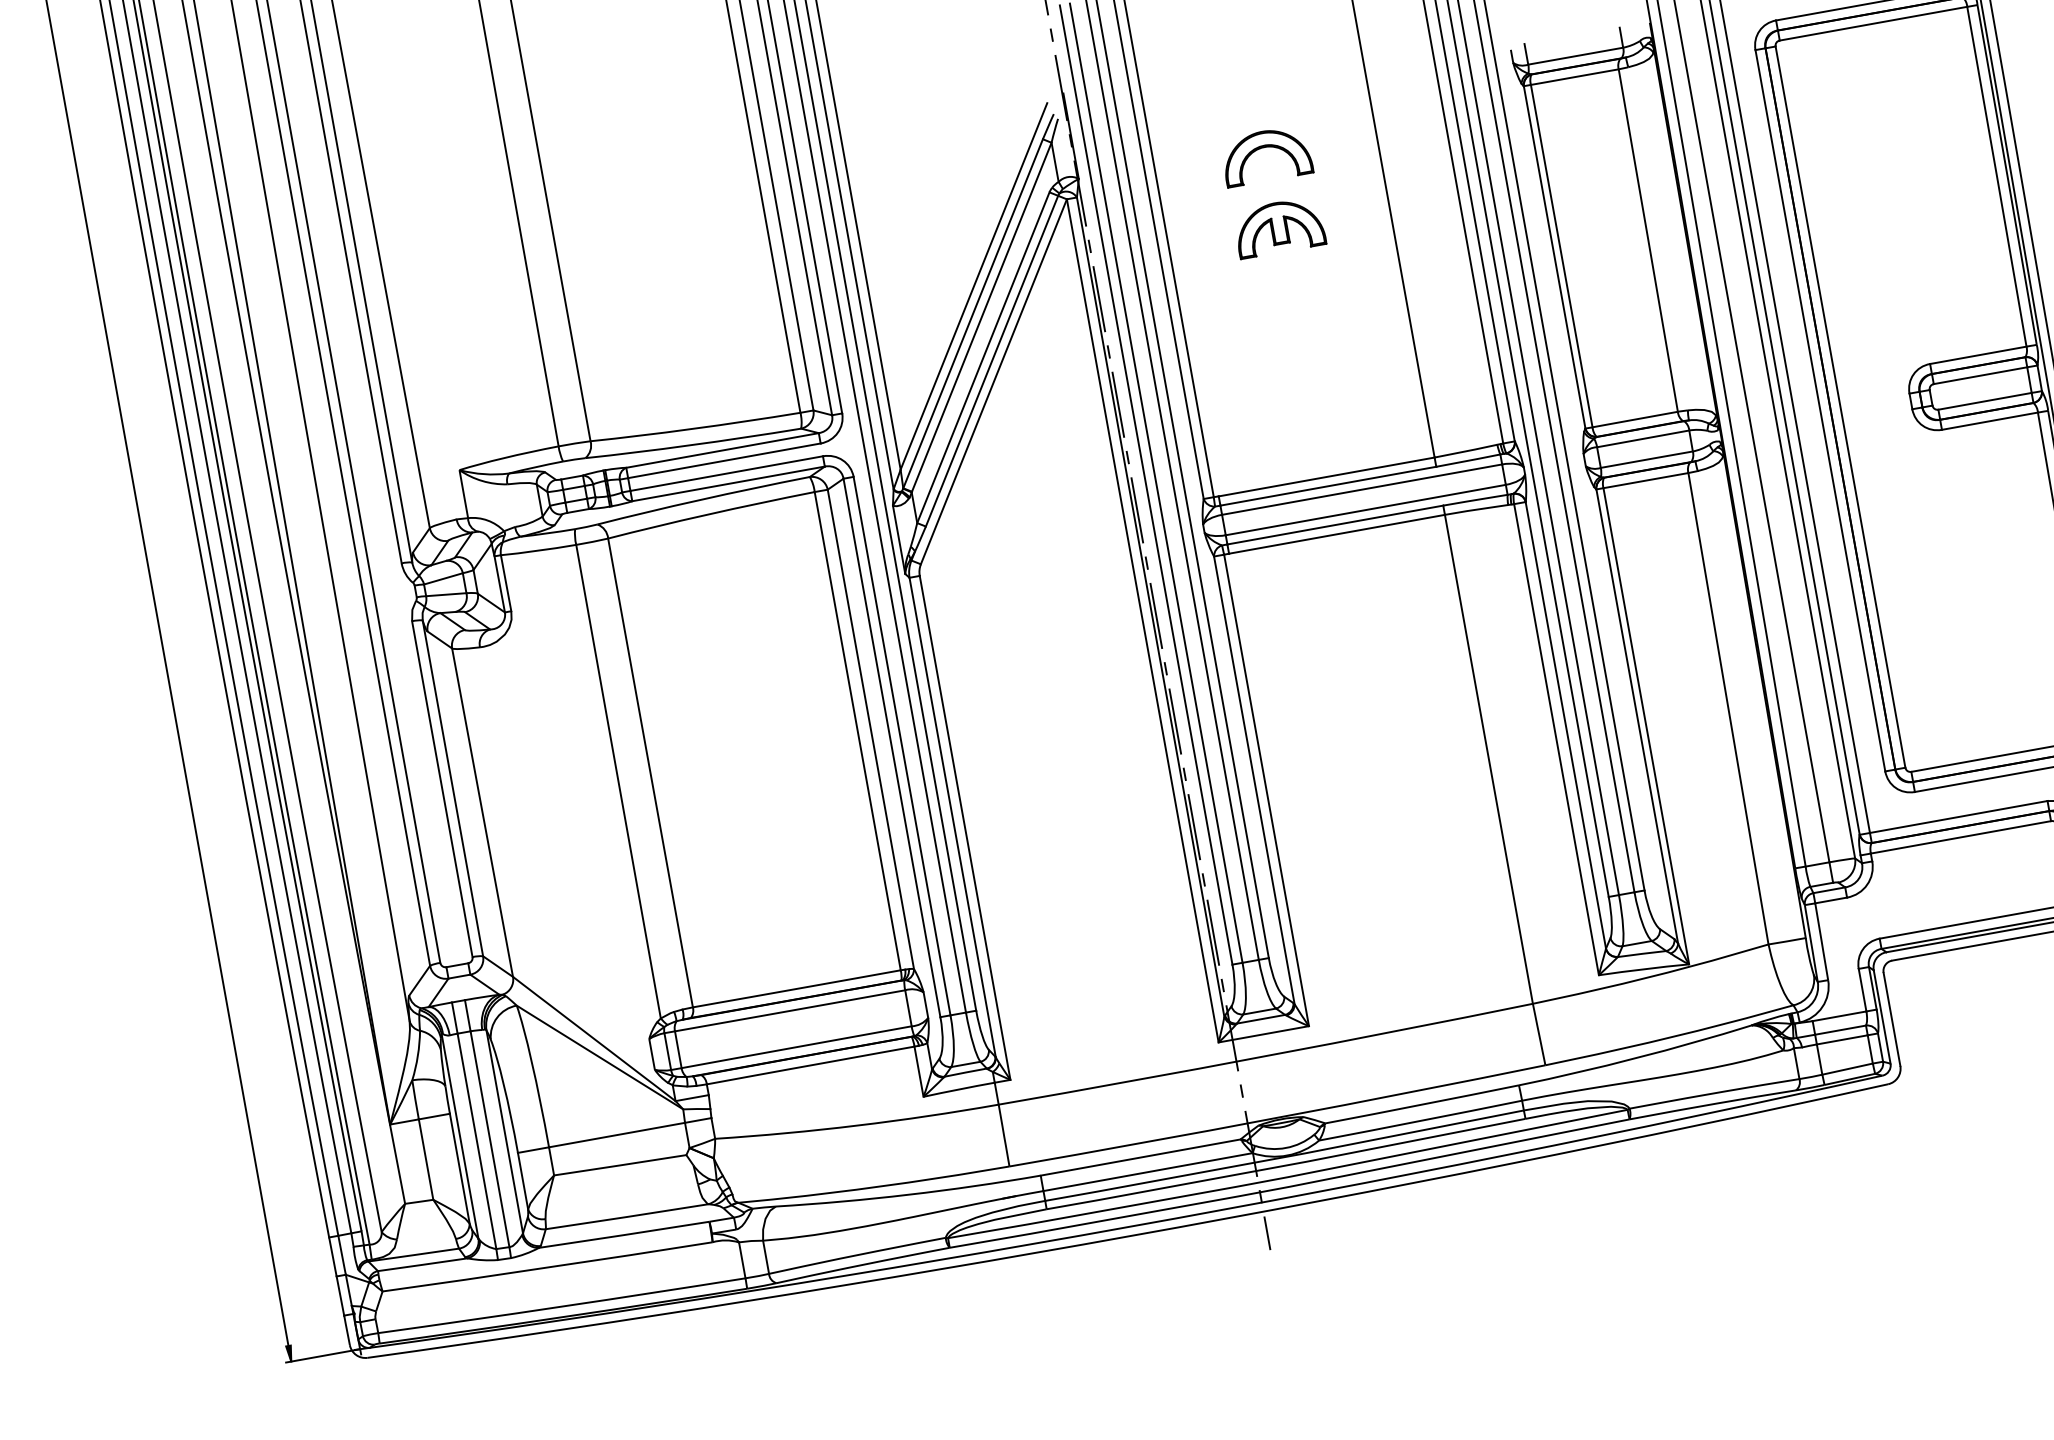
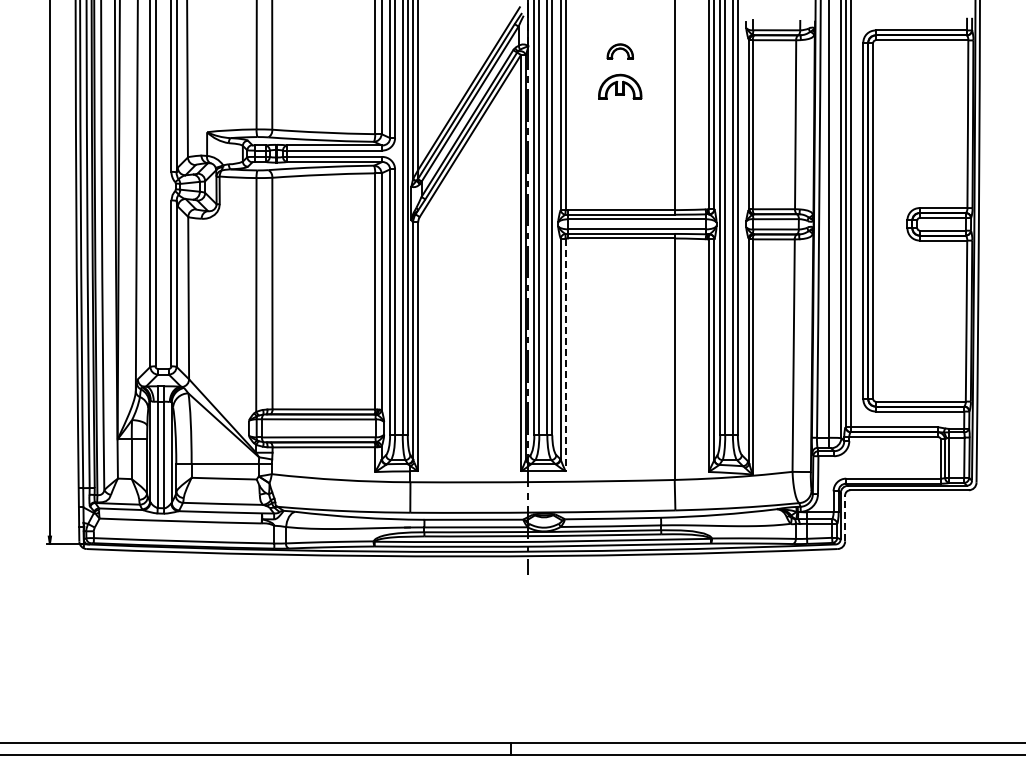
part: (1267, 156) -> (620, 51), size x0.6
line: (1266, 791) -> (565, 355), solid -> dashed
line: (1892, 1019) -> (845, 518), solid -> dashed

